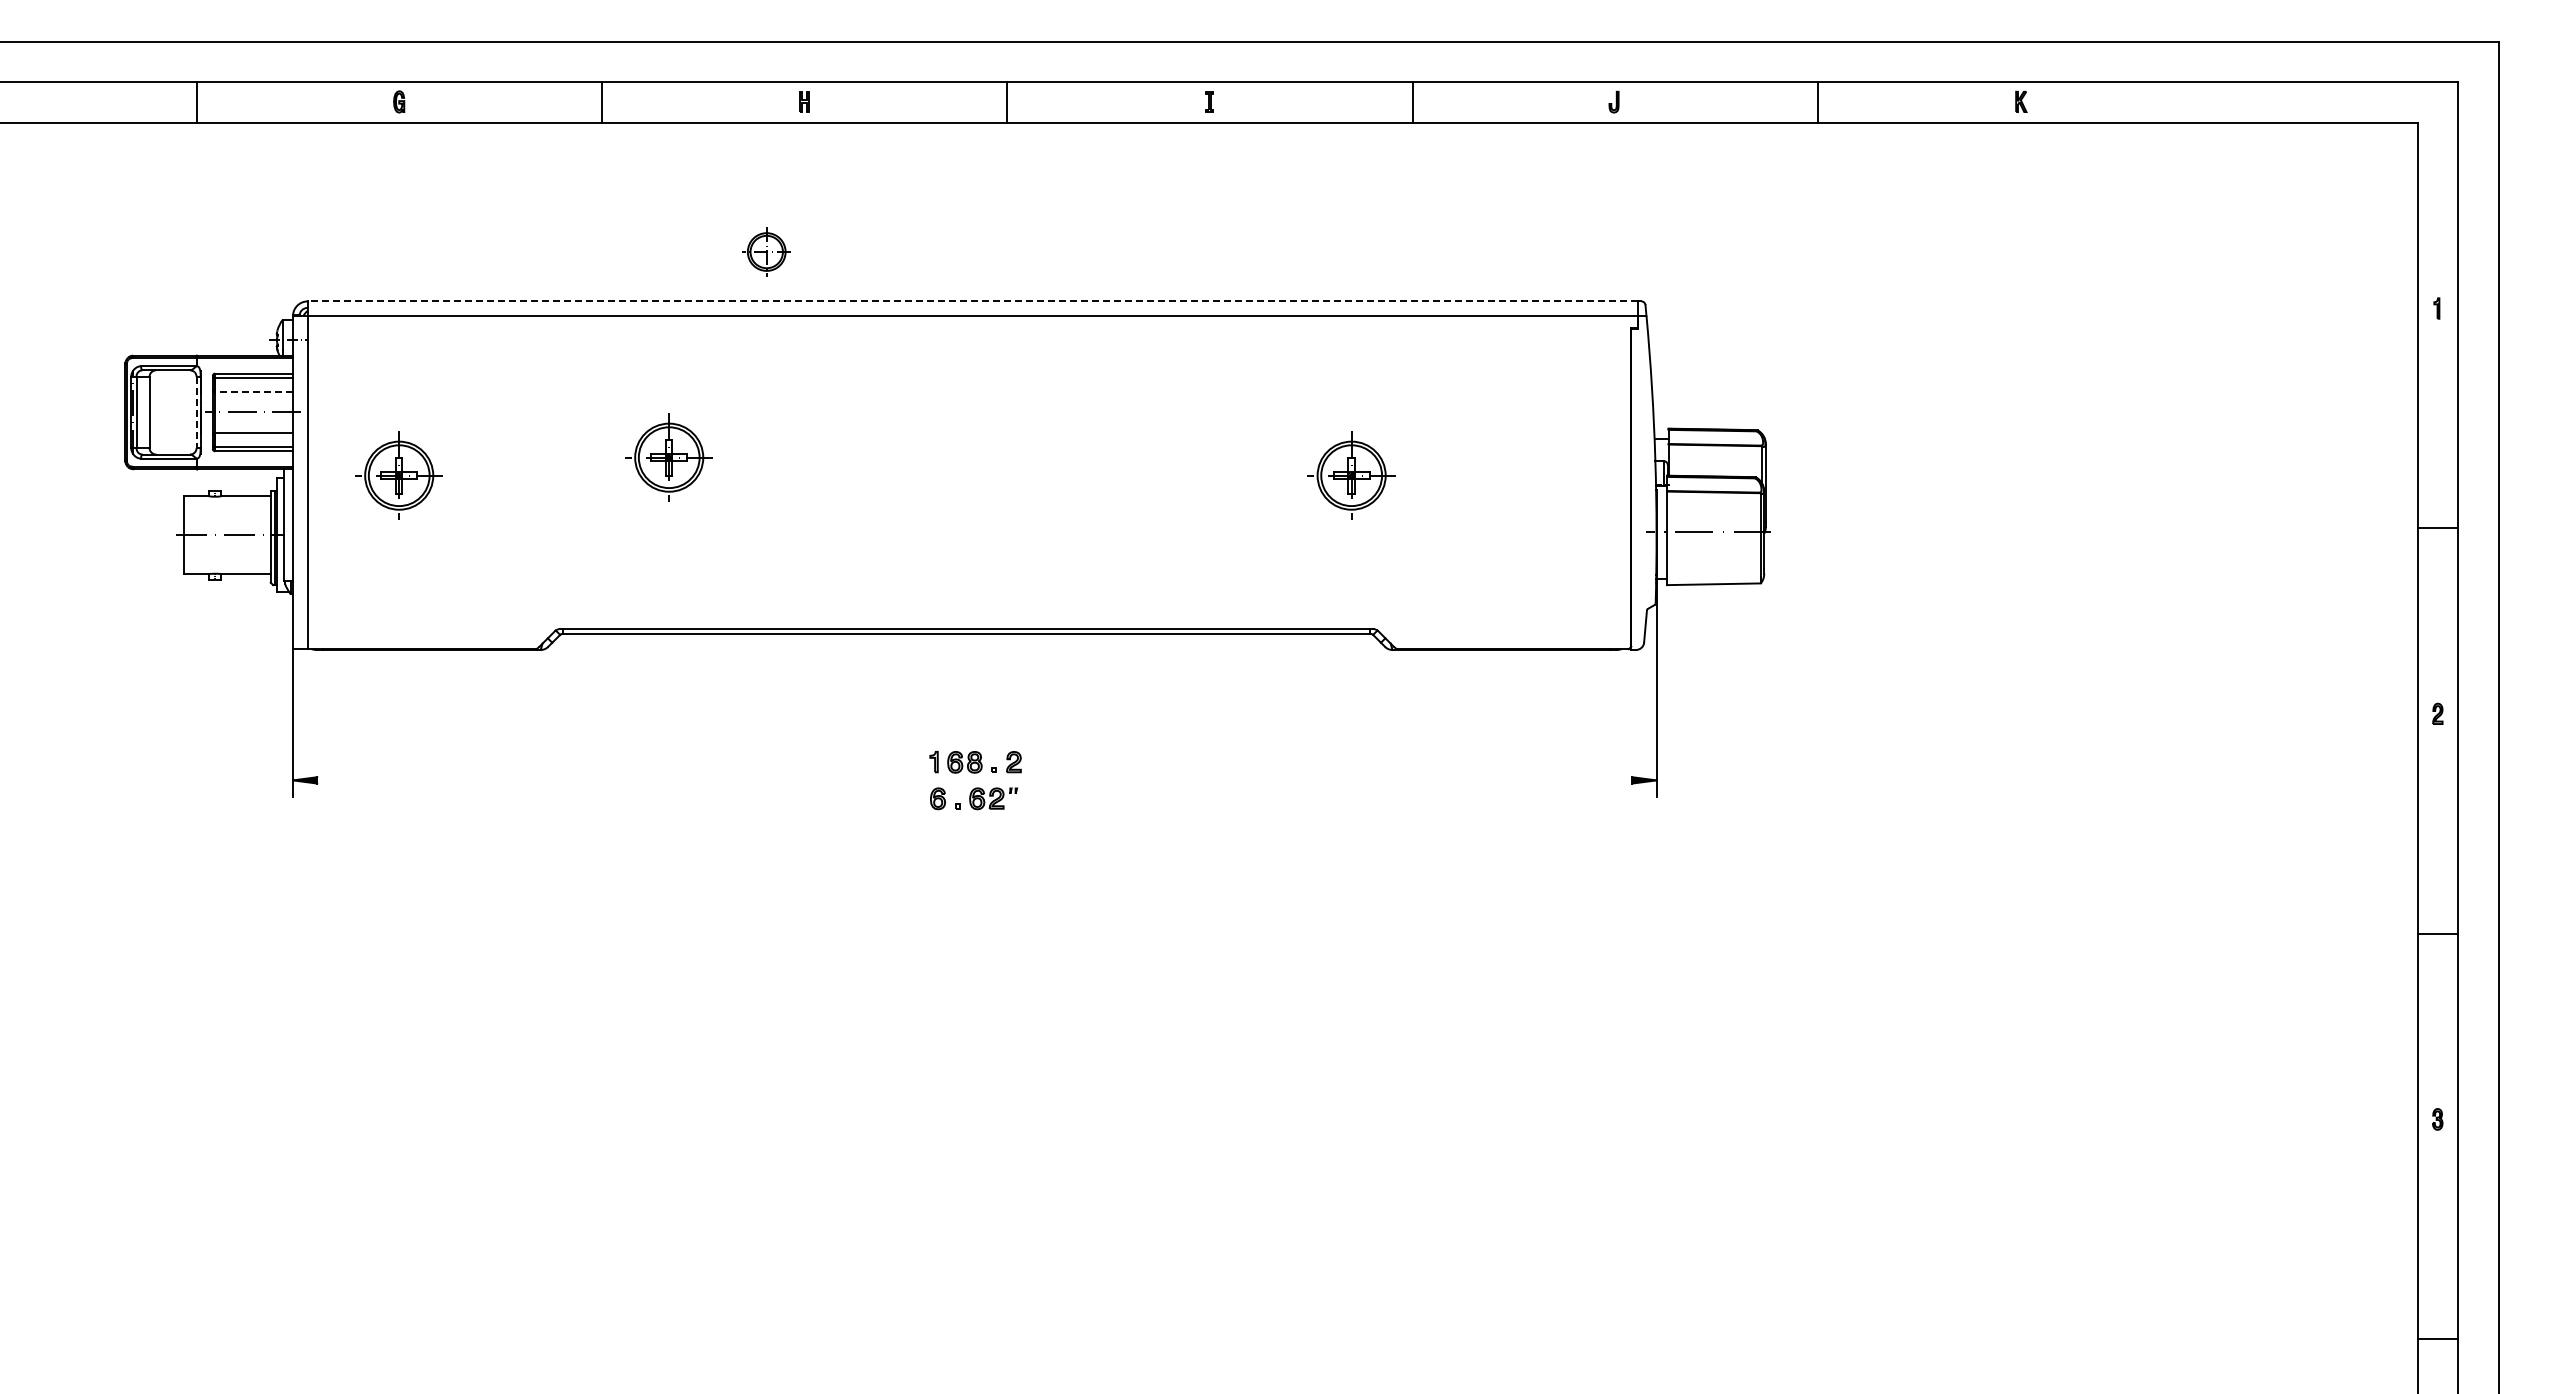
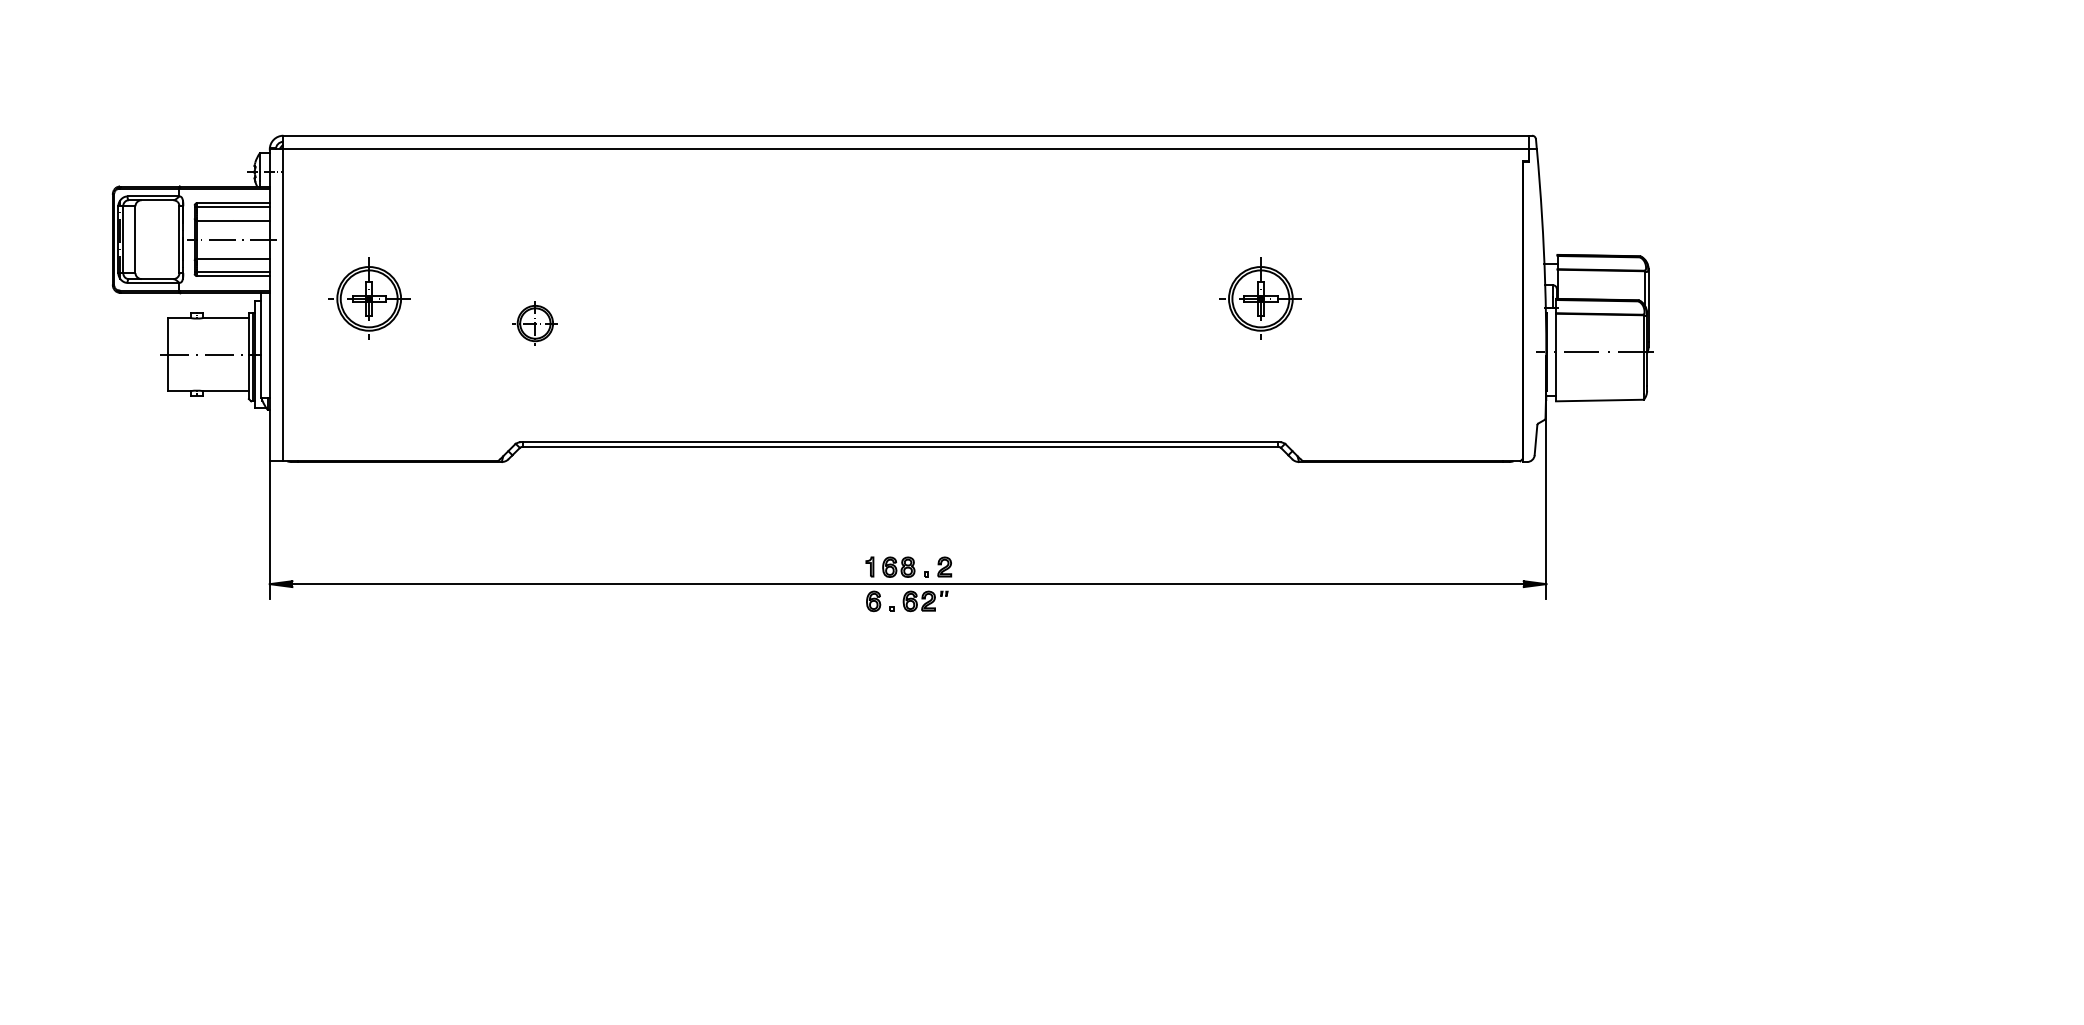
part: (766, 251) -> (535, 323), moved
line: (972, 301) -> (905, 135), dashed -> solid
line: (254, 392) -> (233, 220), dashed -> solid
line: (196, 412) -> (179, 239), dashed -> solid
part: (668, 457) -> (621, 281), removed
line: (974, 780) -> (907, 584), added

